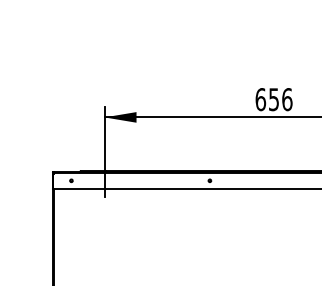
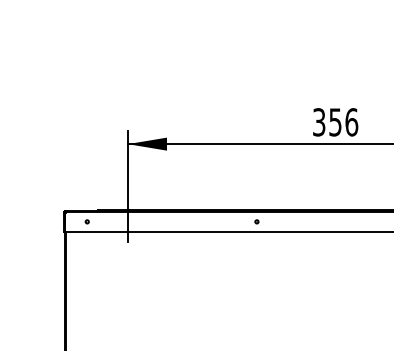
text: (260, 99) -> (319, 122), 656 -> 356

